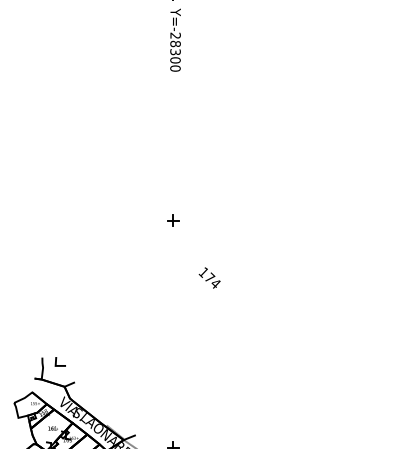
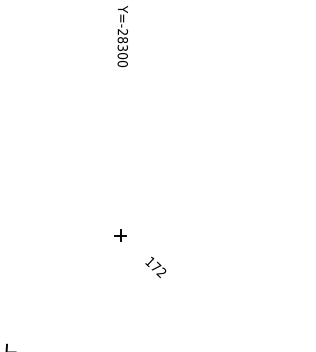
part: (173, 220) -> (120, 235), moved
text: (215, 283) -> (161, 272), 174 -> 172

